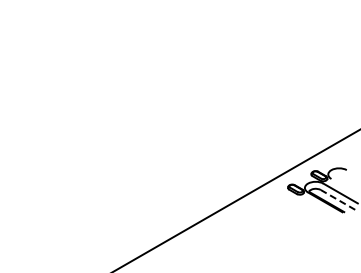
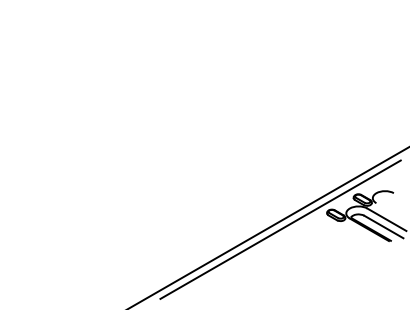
line: (338, 199) -> (384, 226), dashed -> solid
line: (246, 202) -> (279, 229), added

